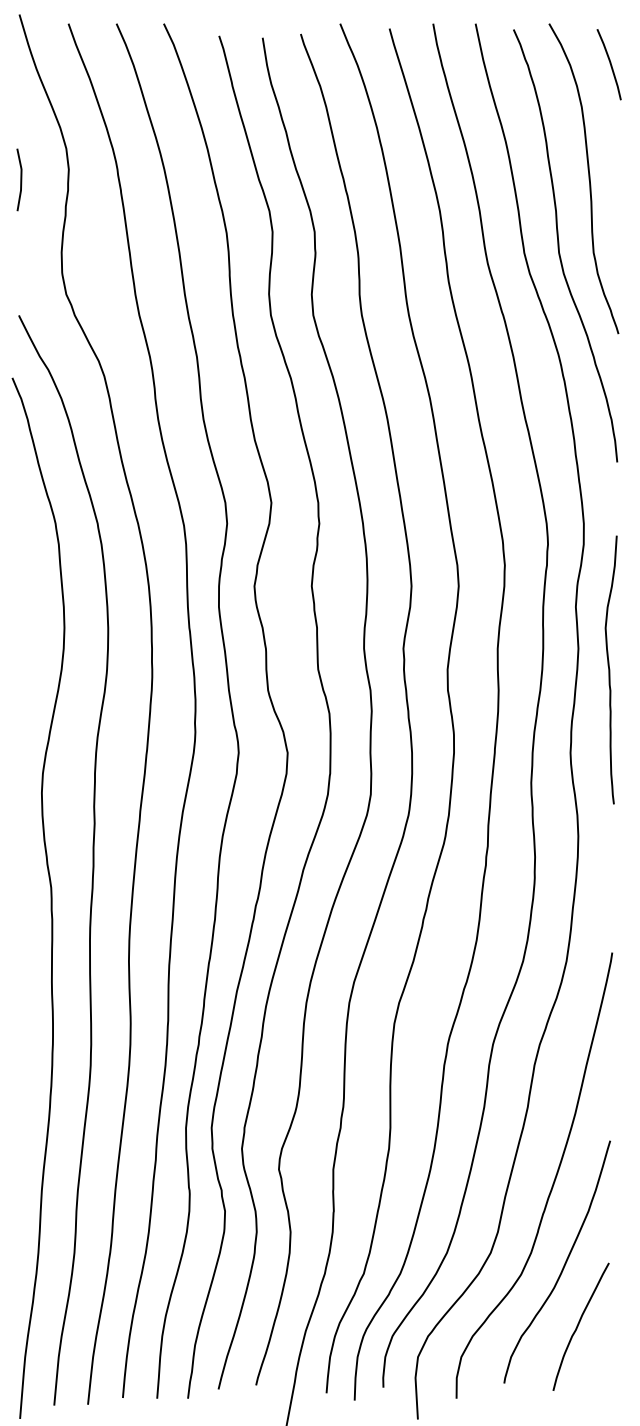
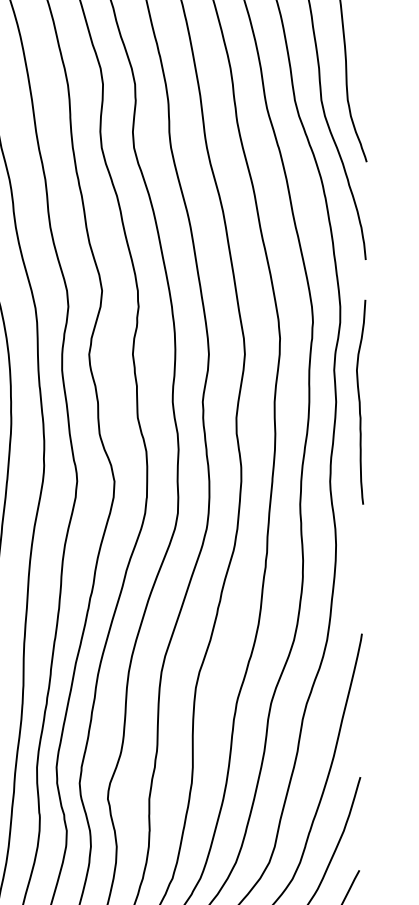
curve: (610, 669) -> (360, 401), moved

